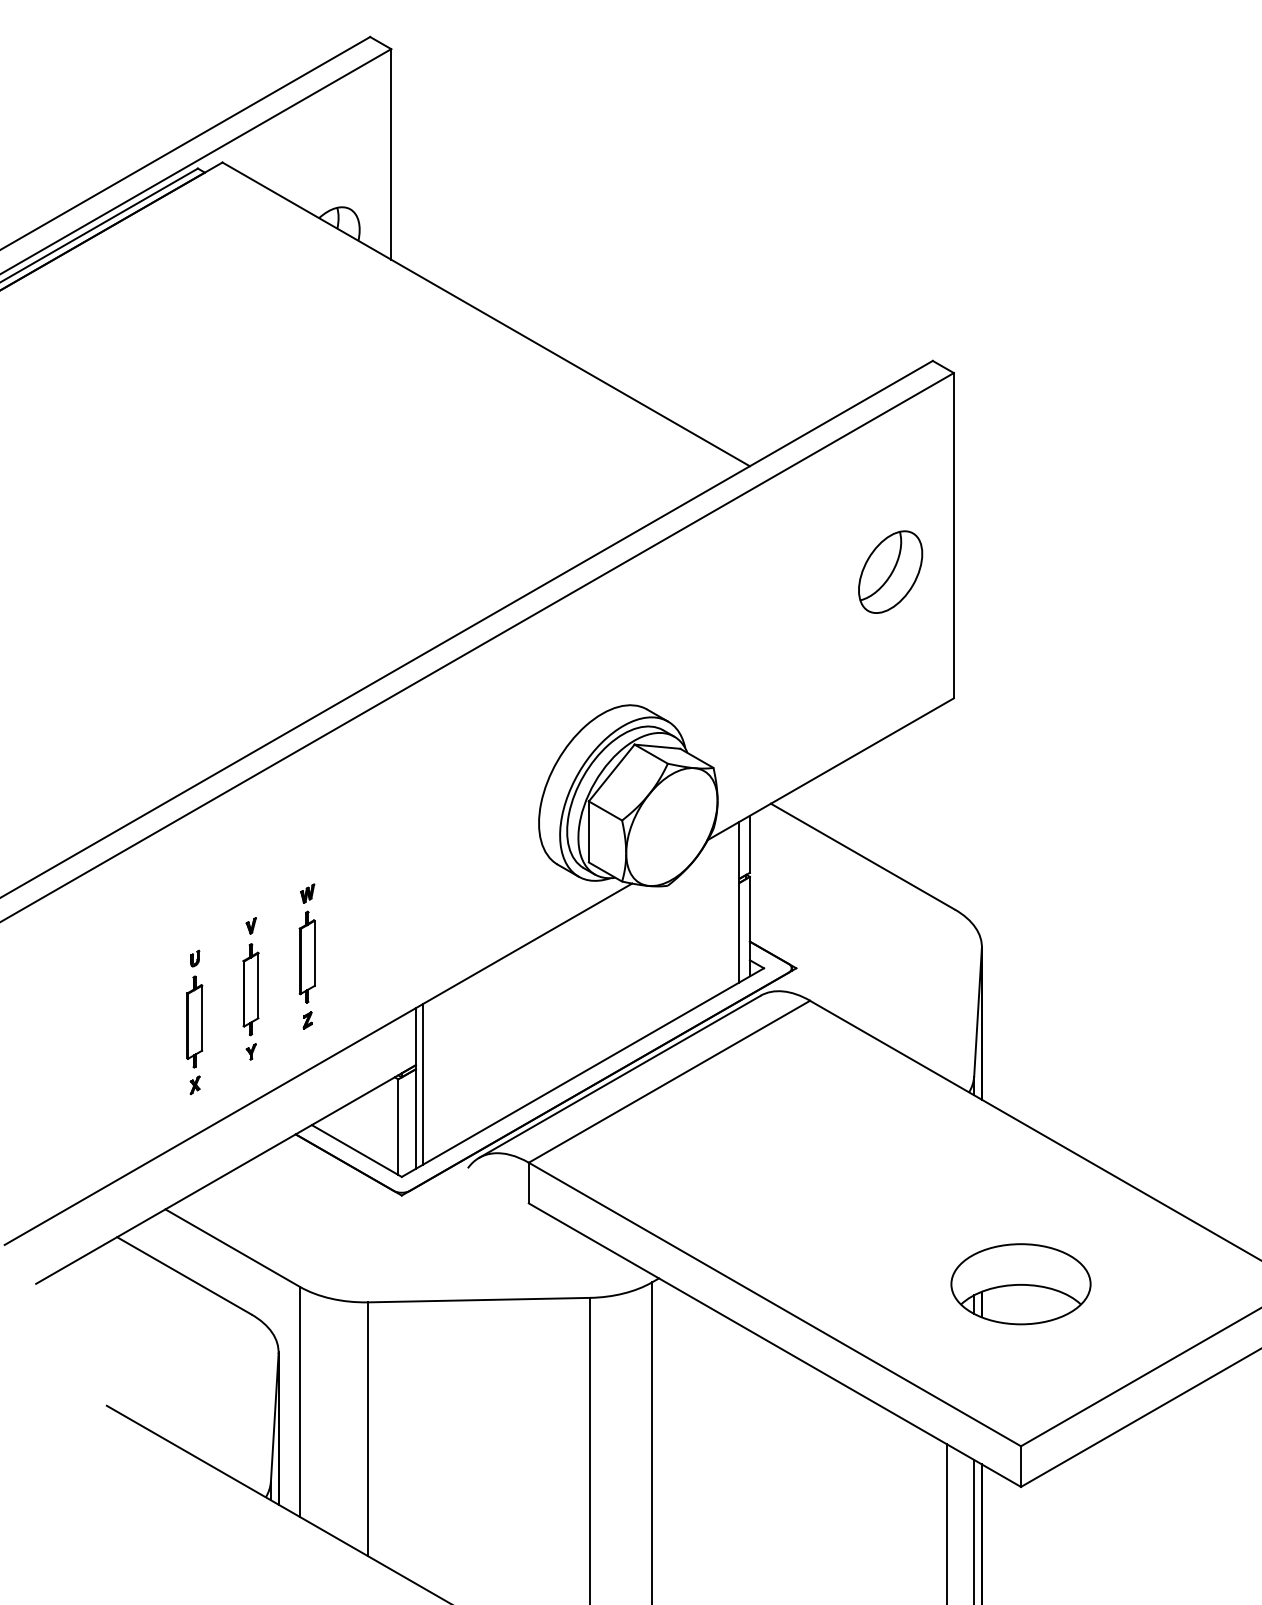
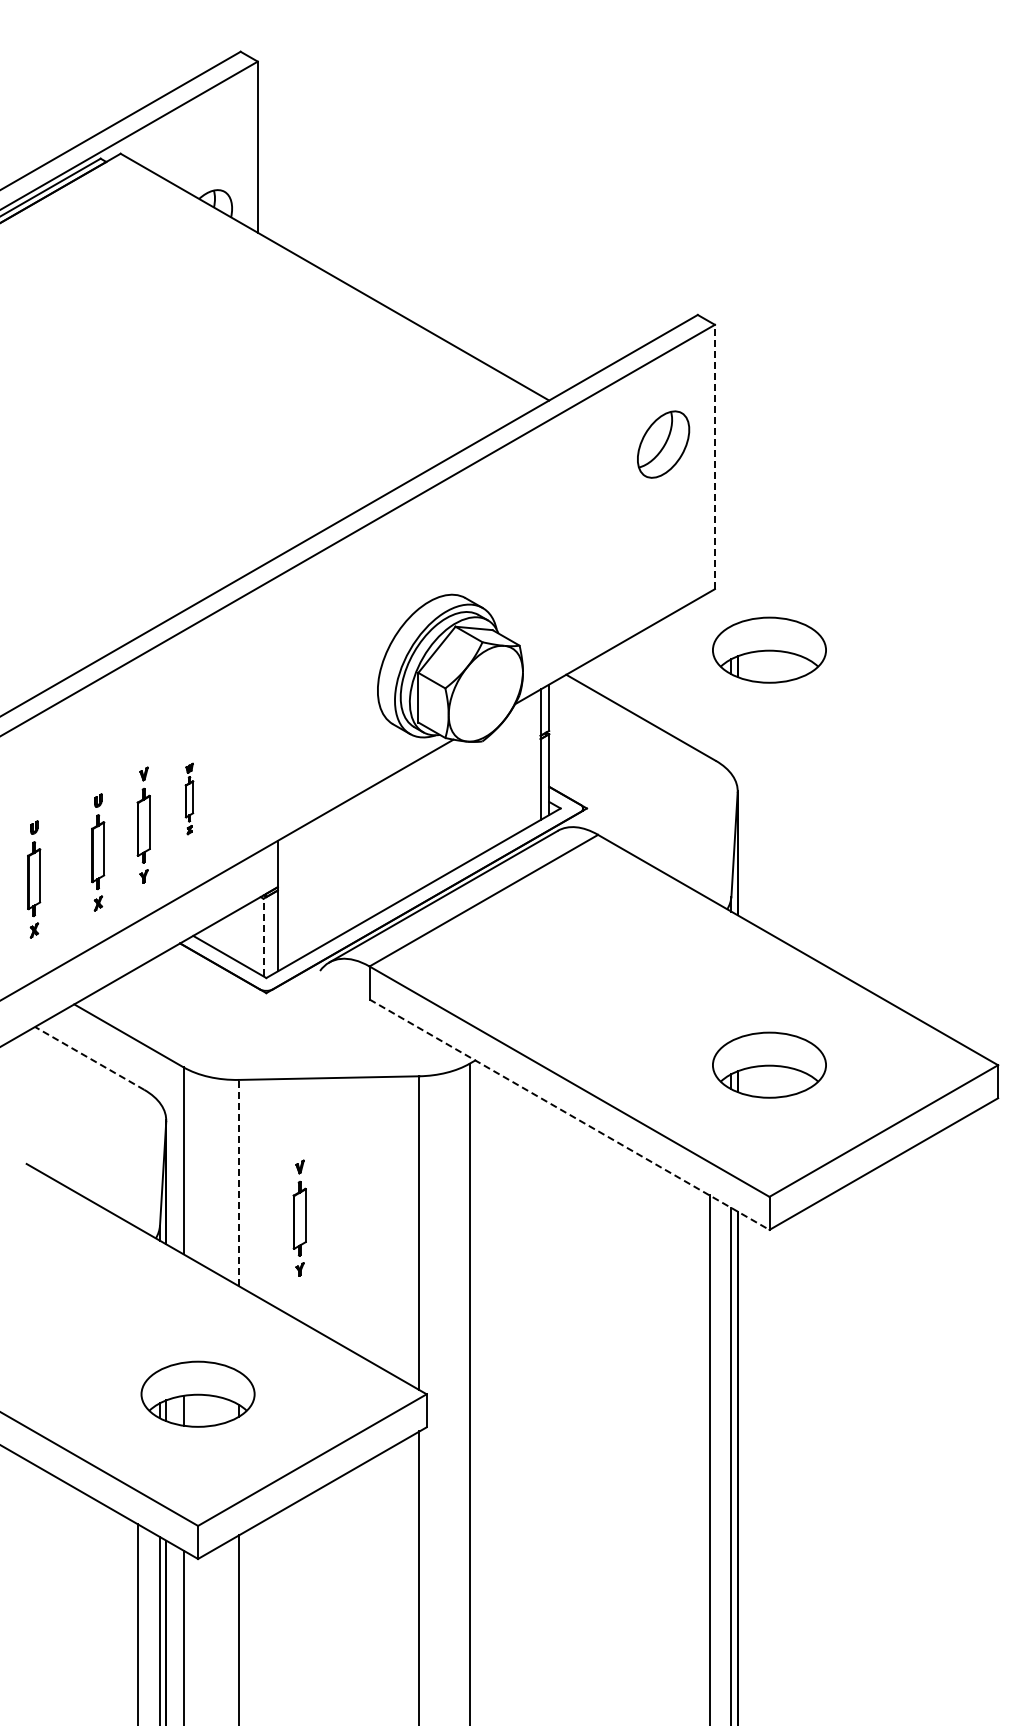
line: (953, 535) -> (714, 456), solid -> dashed
part: (890, 572) -> (663, 444), moved
part: (1021, 772) -> (769, 649), added
part: (307, 956) -> (189, 798), size x0.6
part: (116, 1055) -> (34, 879), added
line: (422, 1083) -> (283, 902), removed
line: (398, 1127) -> (263, 937), solid -> dashed
line: (184, 1275) -> (89, 1058), solid -> dashed
line: (774, 1344) -> (569, 1114), solid -> dashed
line: (368, 1428) -> (239, 1182), solid -> dashed
part: (442, 1471) -> (299, 1217), added

